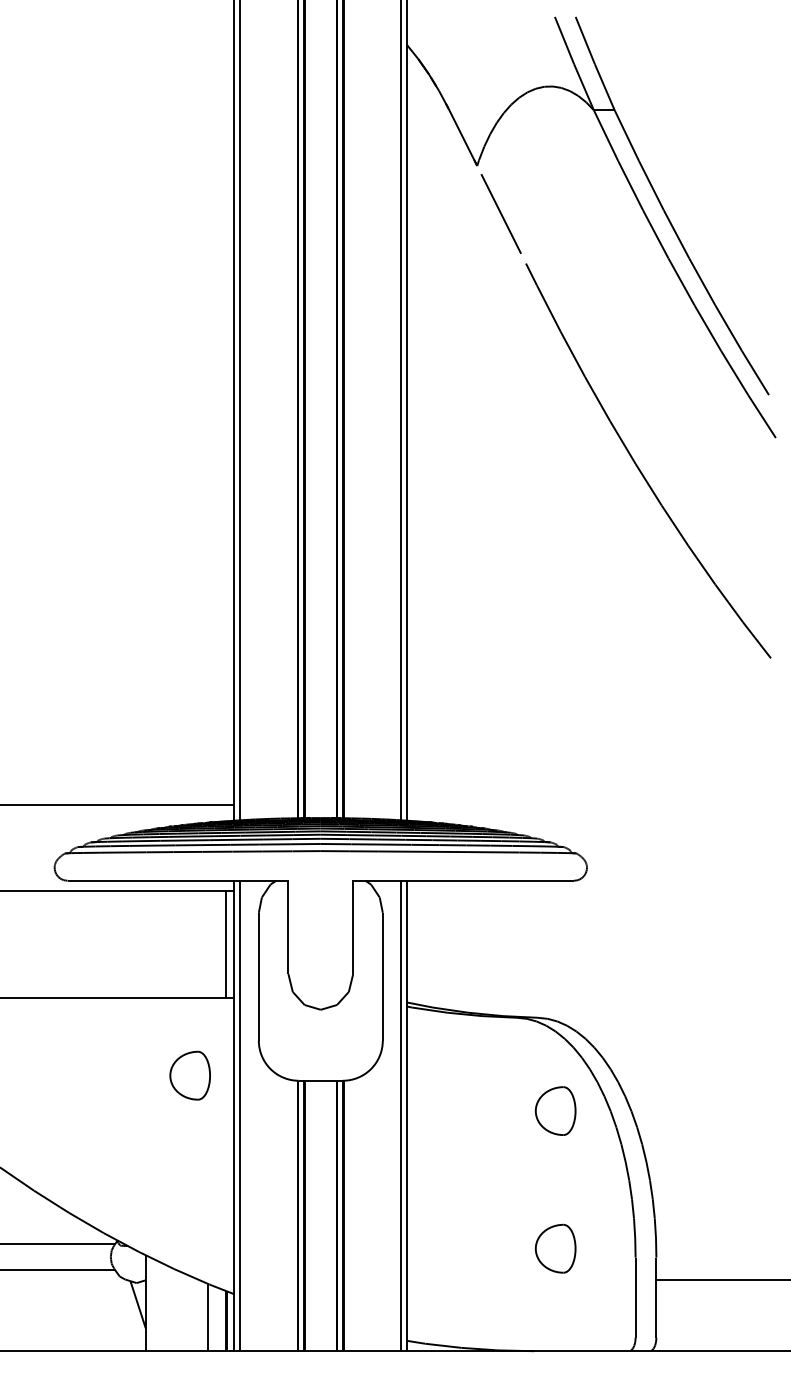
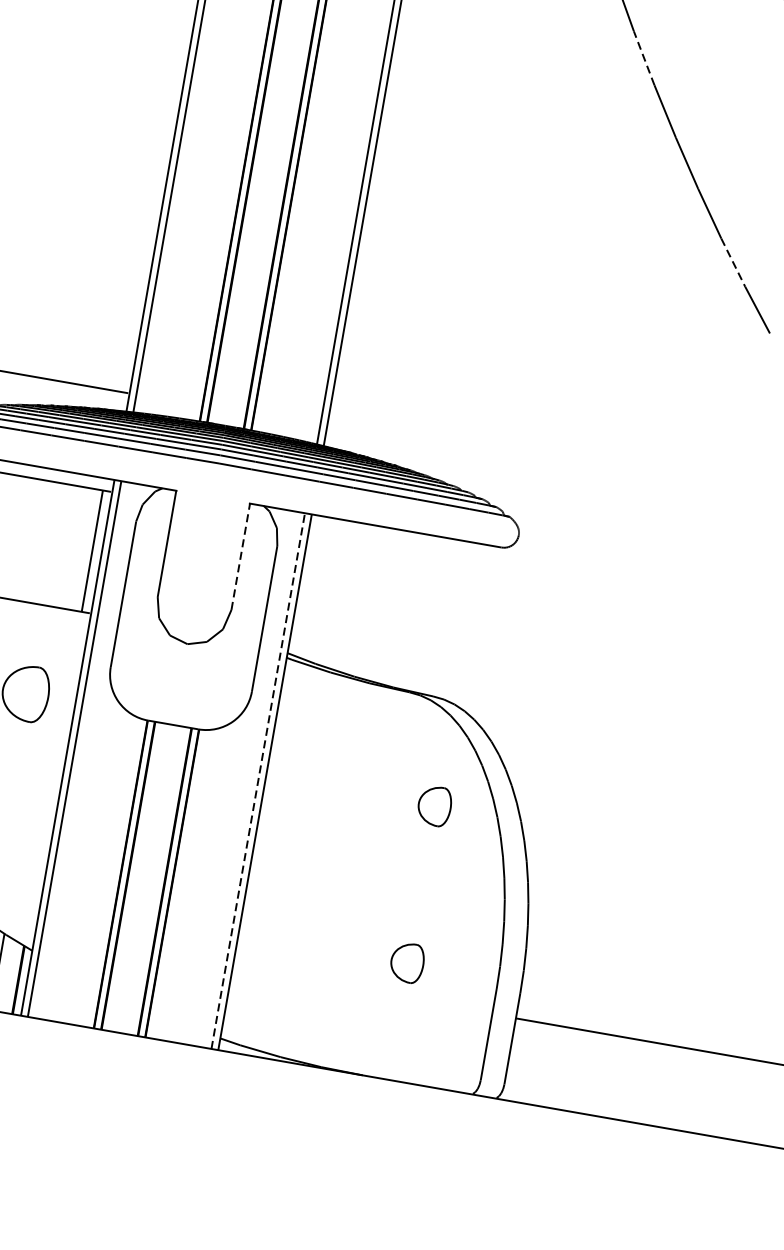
line: (622, 442) -> (643, 58), solid -> dashed
line: (729, 603) -> (733, 262), solid -> dashed
line: (353, 927) -> (241, 556), solid -> dashed
part: (555, 1110) -> (434, 805), size x0.7
line: (401, 1115) -> (258, 780), solid -> dashed
part: (555, 1248) -> (407, 962), size x0.7

